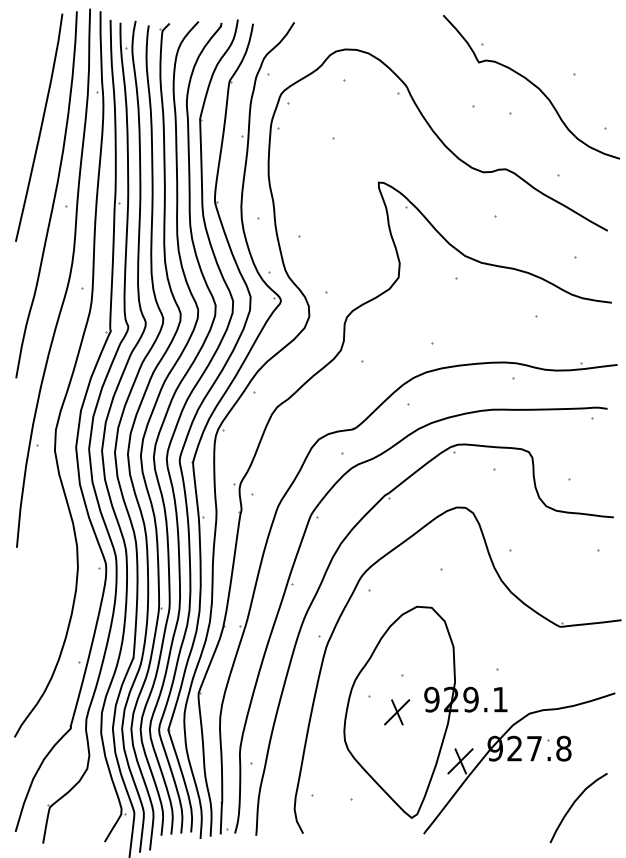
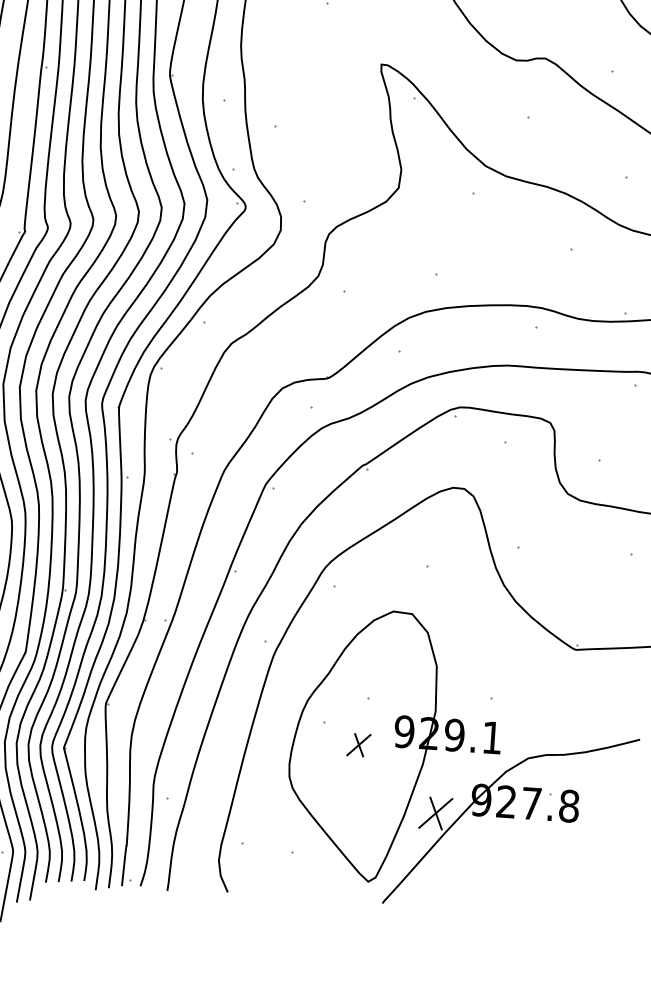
part: (397, 712) -> (359, 745), size x0.7
curve: (573, 805) -> (576, 879), removed

